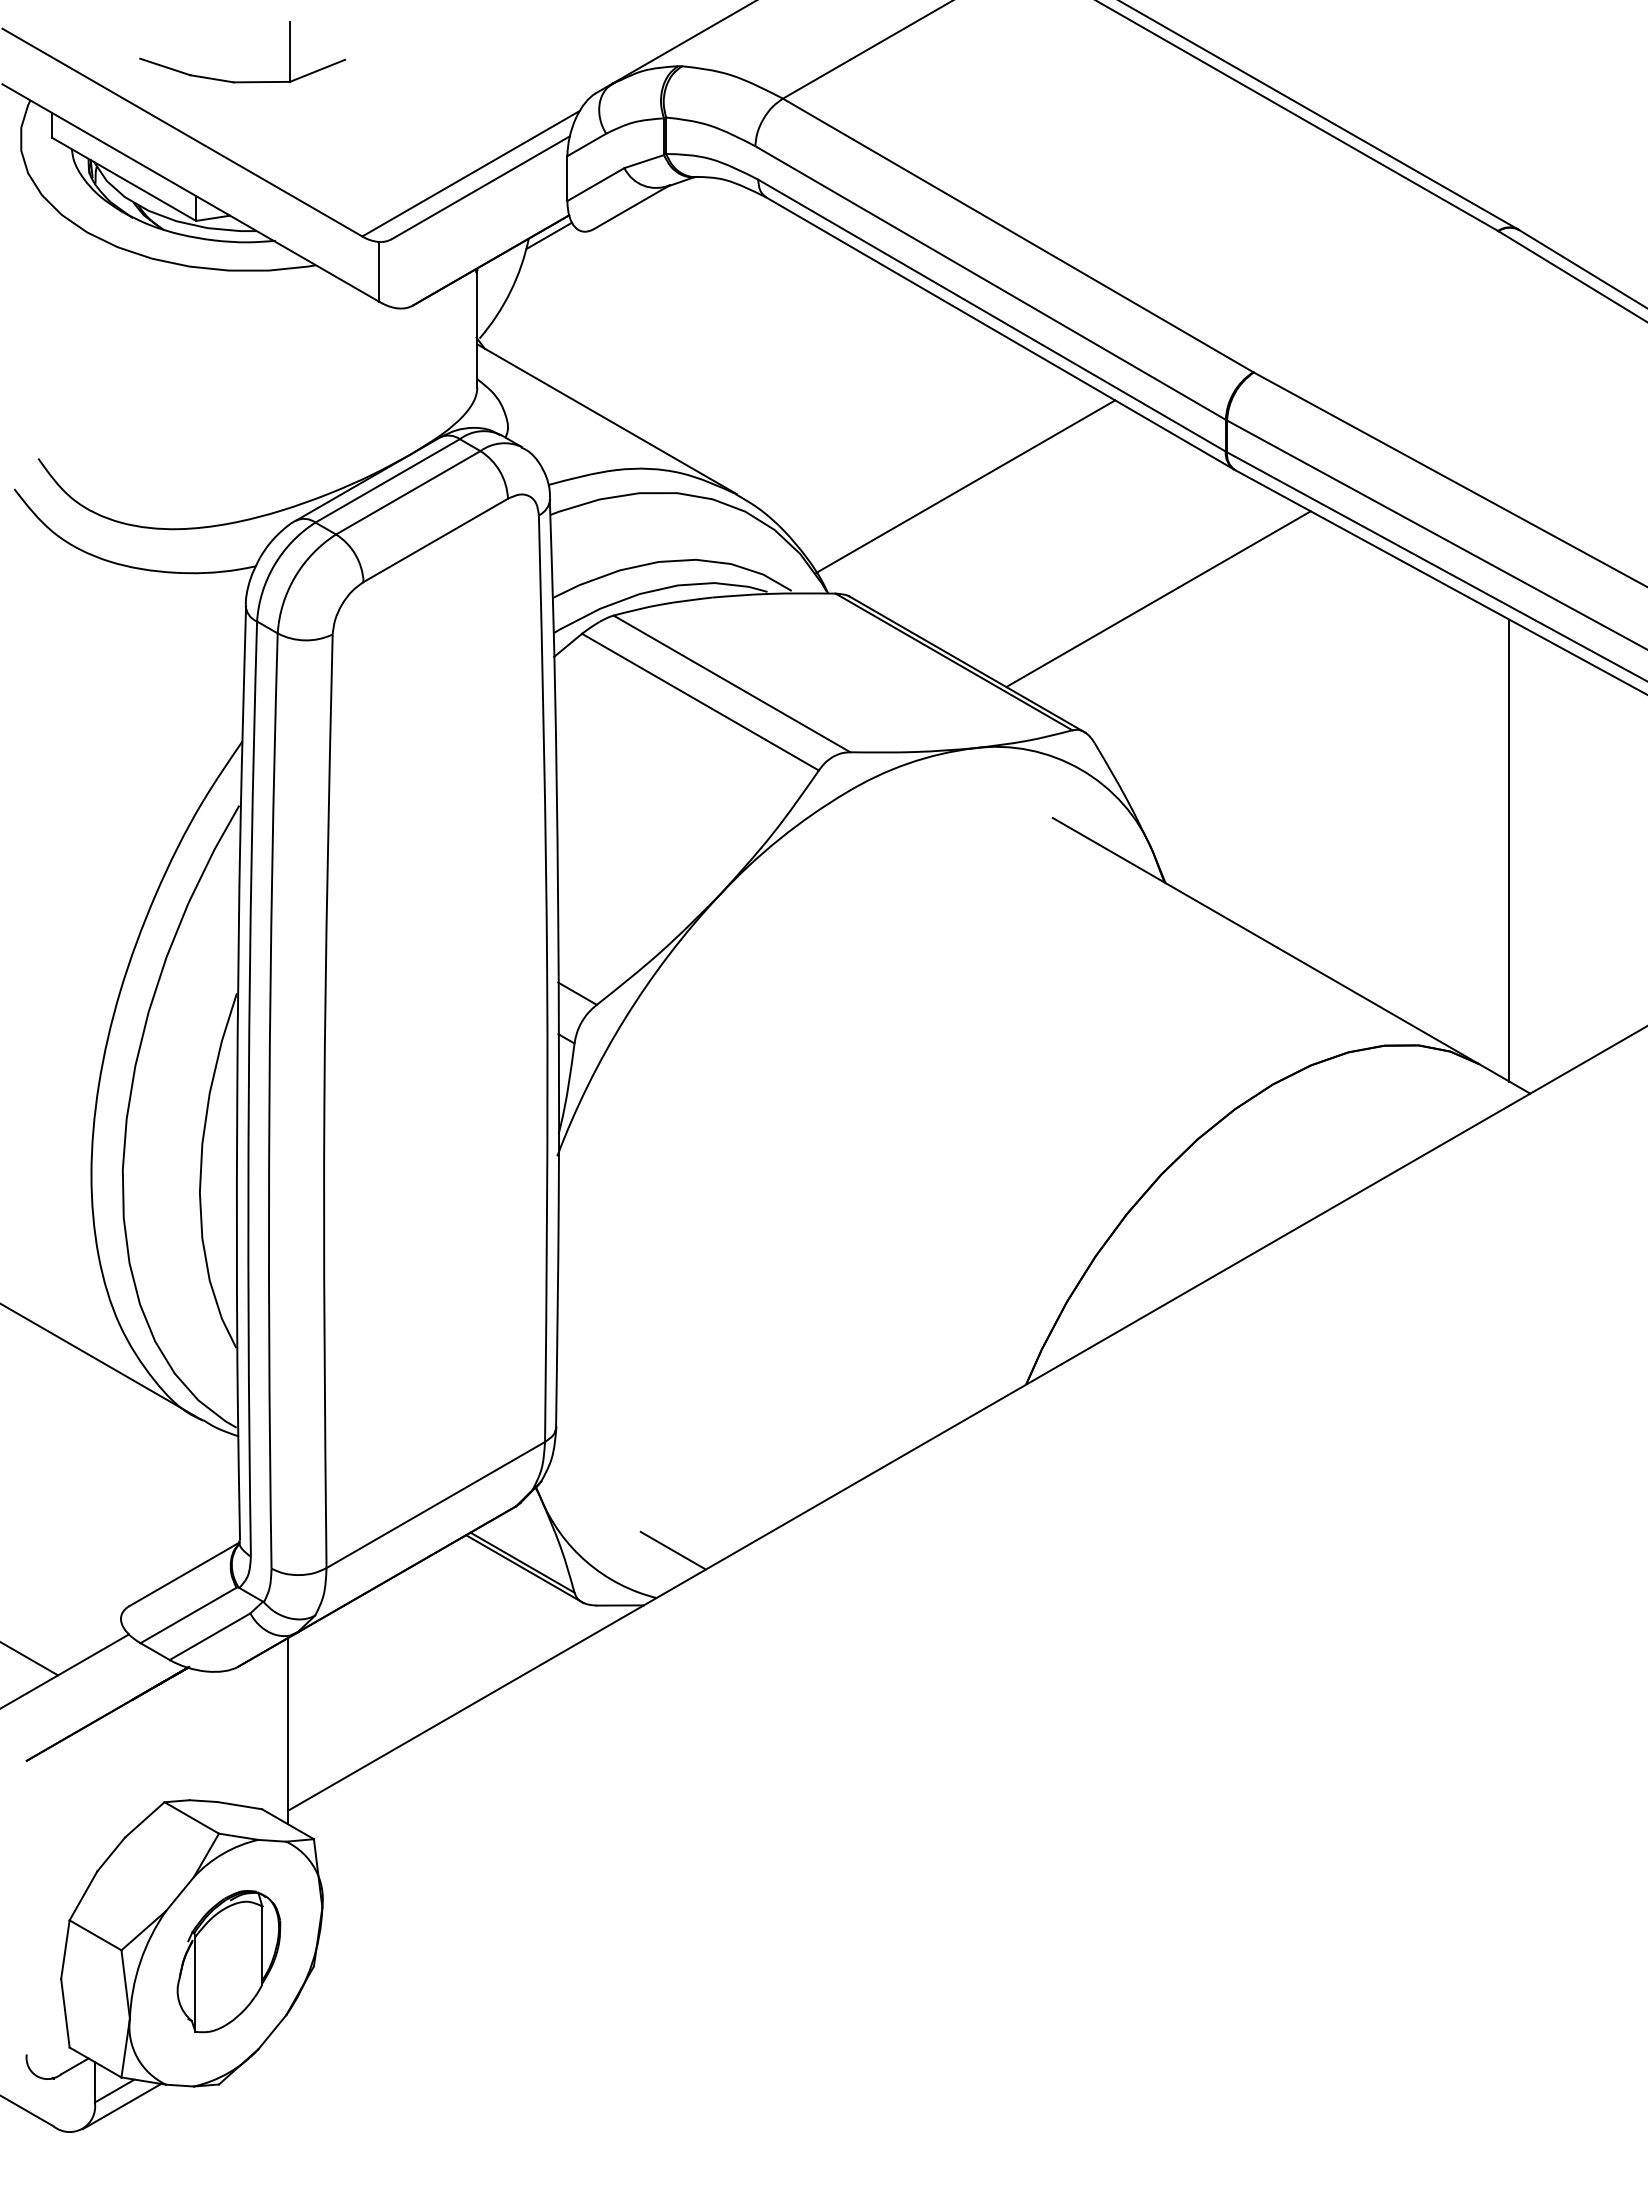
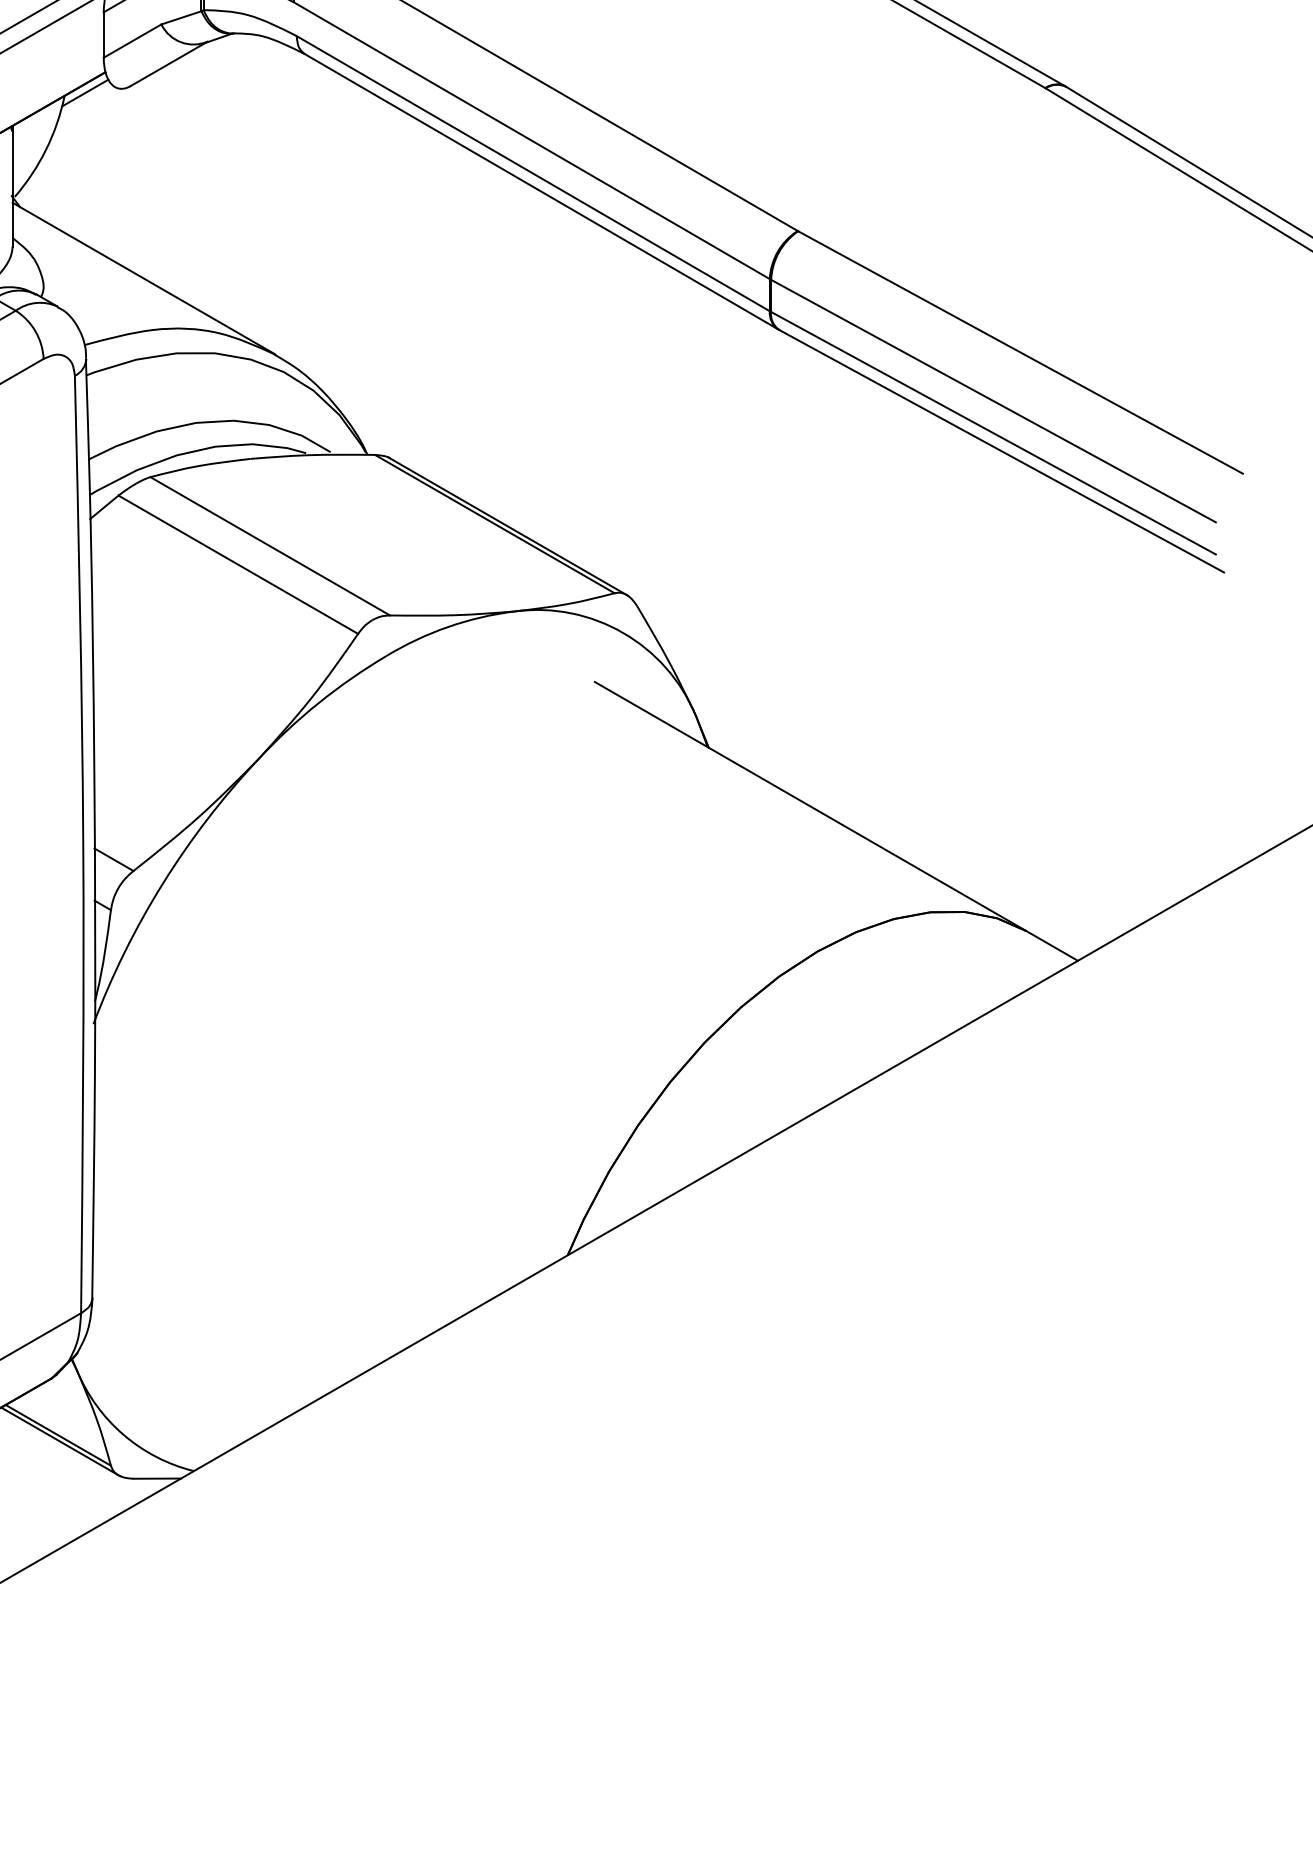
line: (965, 486) -> (506, 346), removed
line: (1158, 599) -> (701, 460), removed
line: (1509, 850) -> (1056, 714), removed
line: (672, 1550) -> (210, 1423), removed

